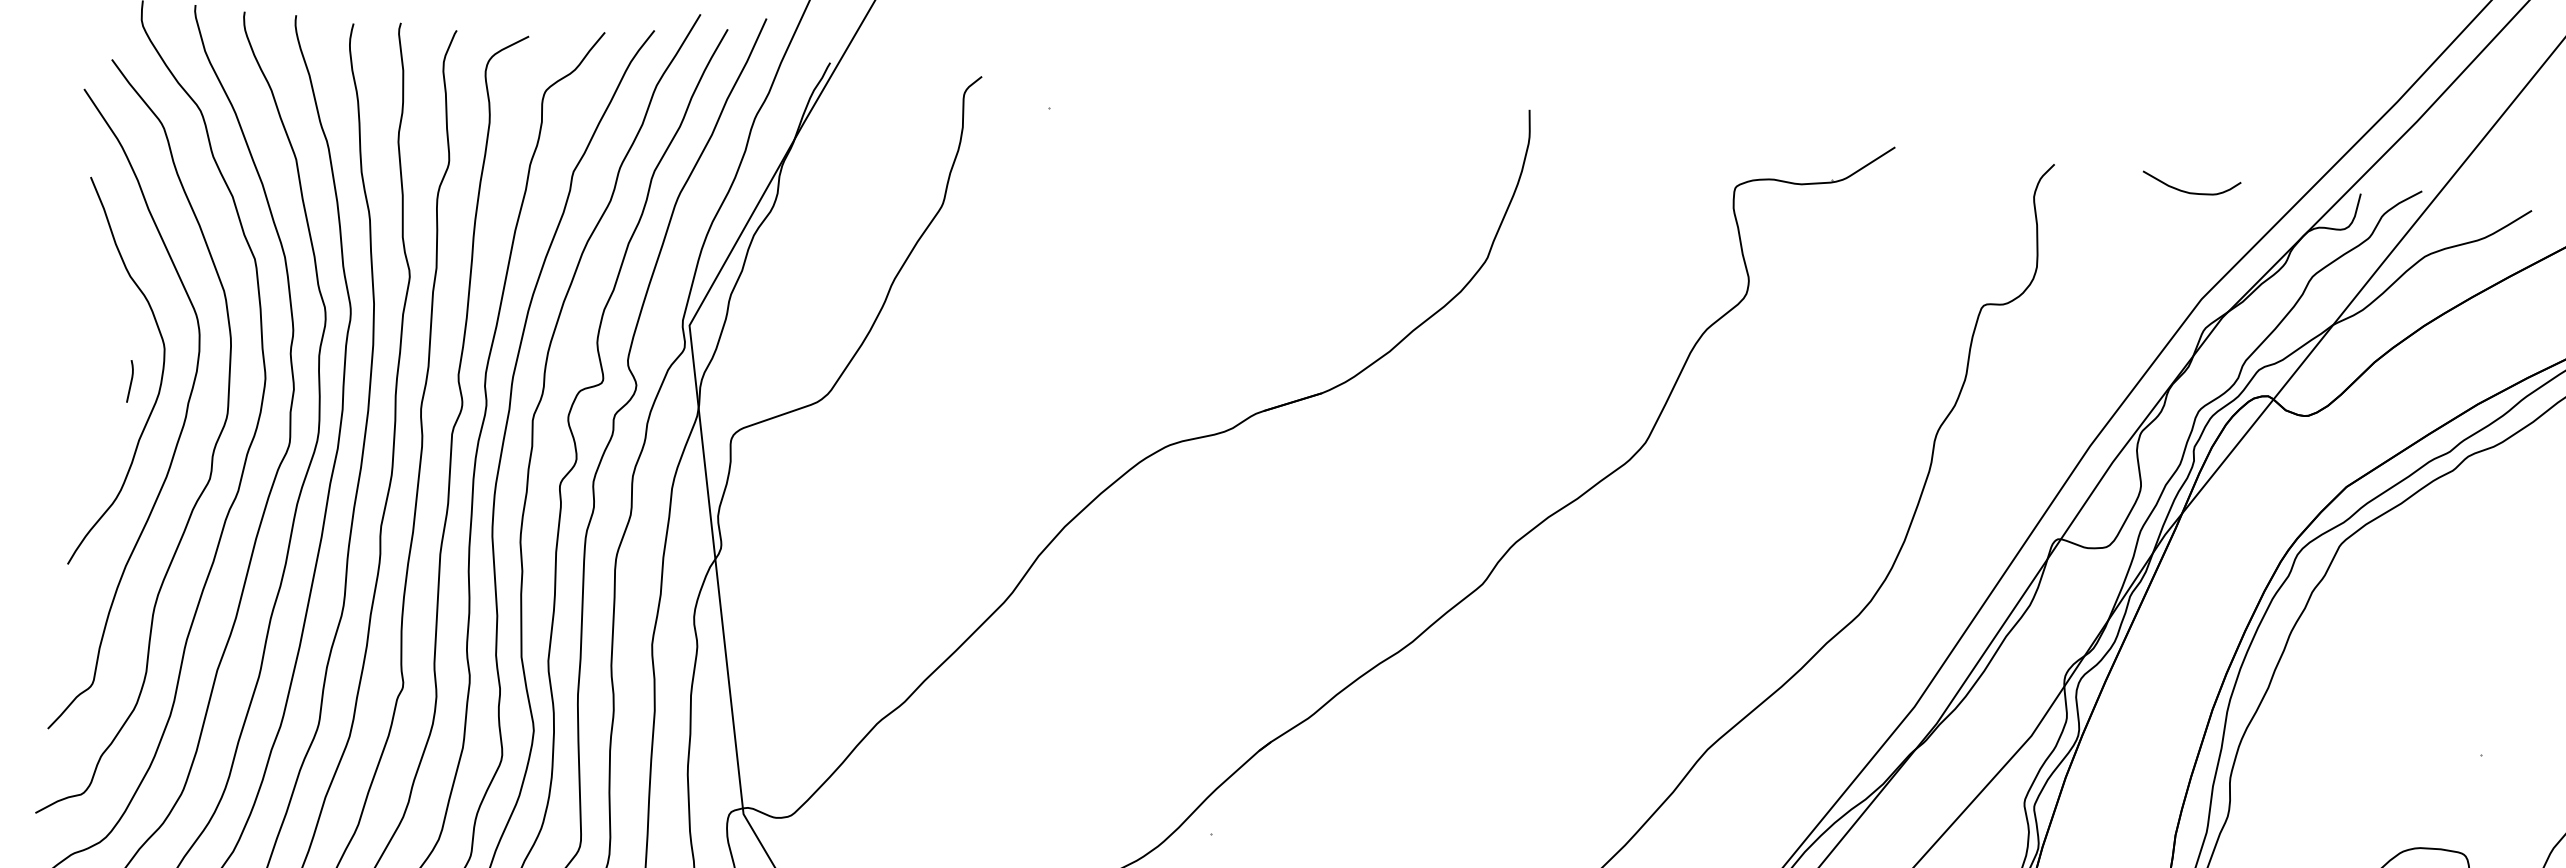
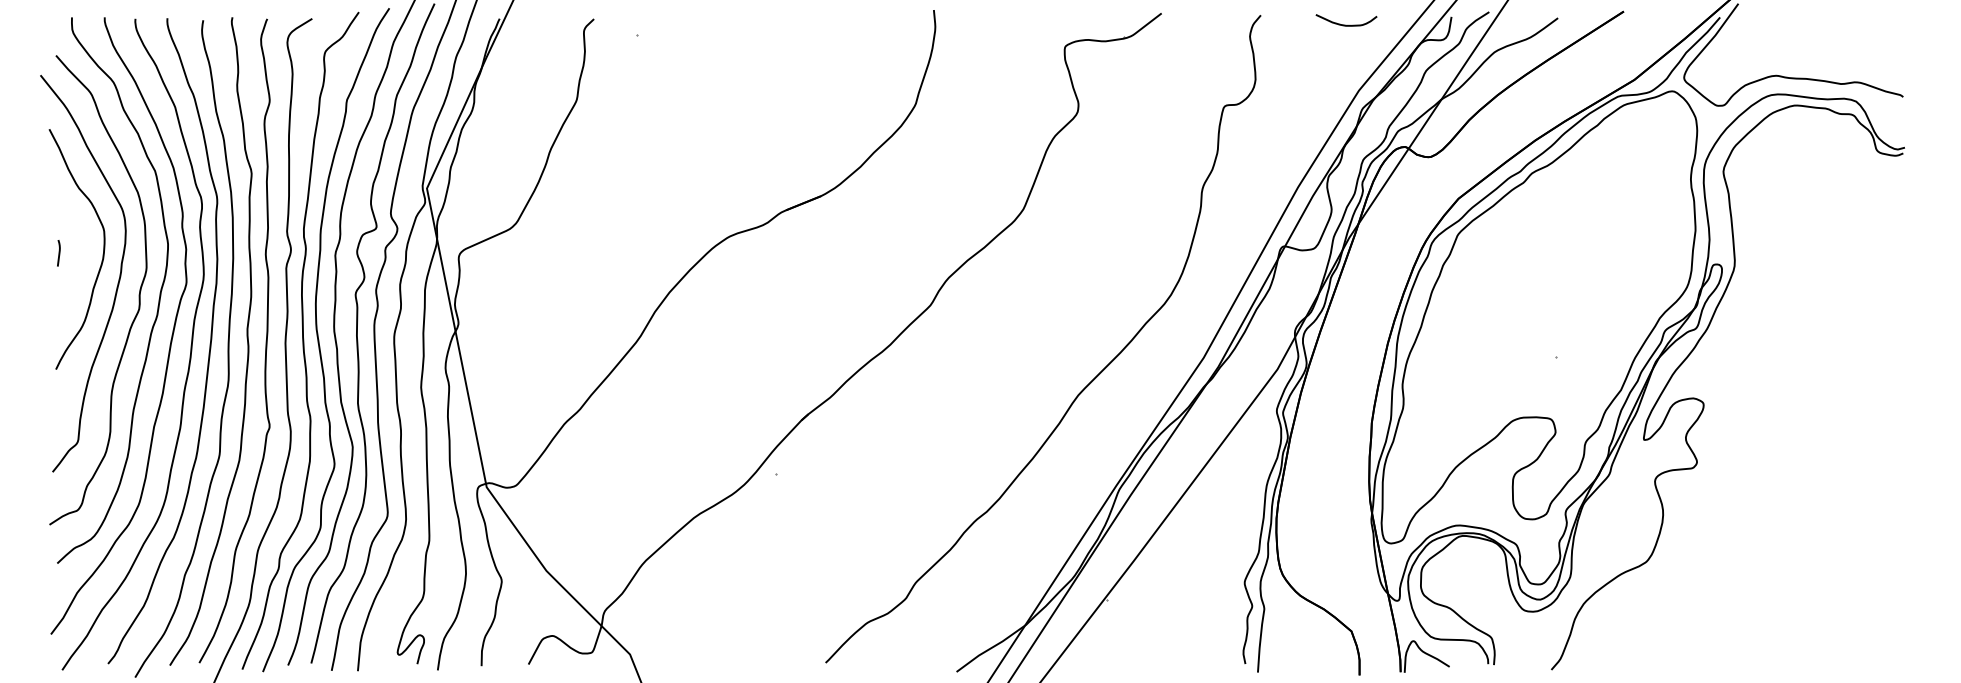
curve: (129, 381) -> (58, 253), moved

